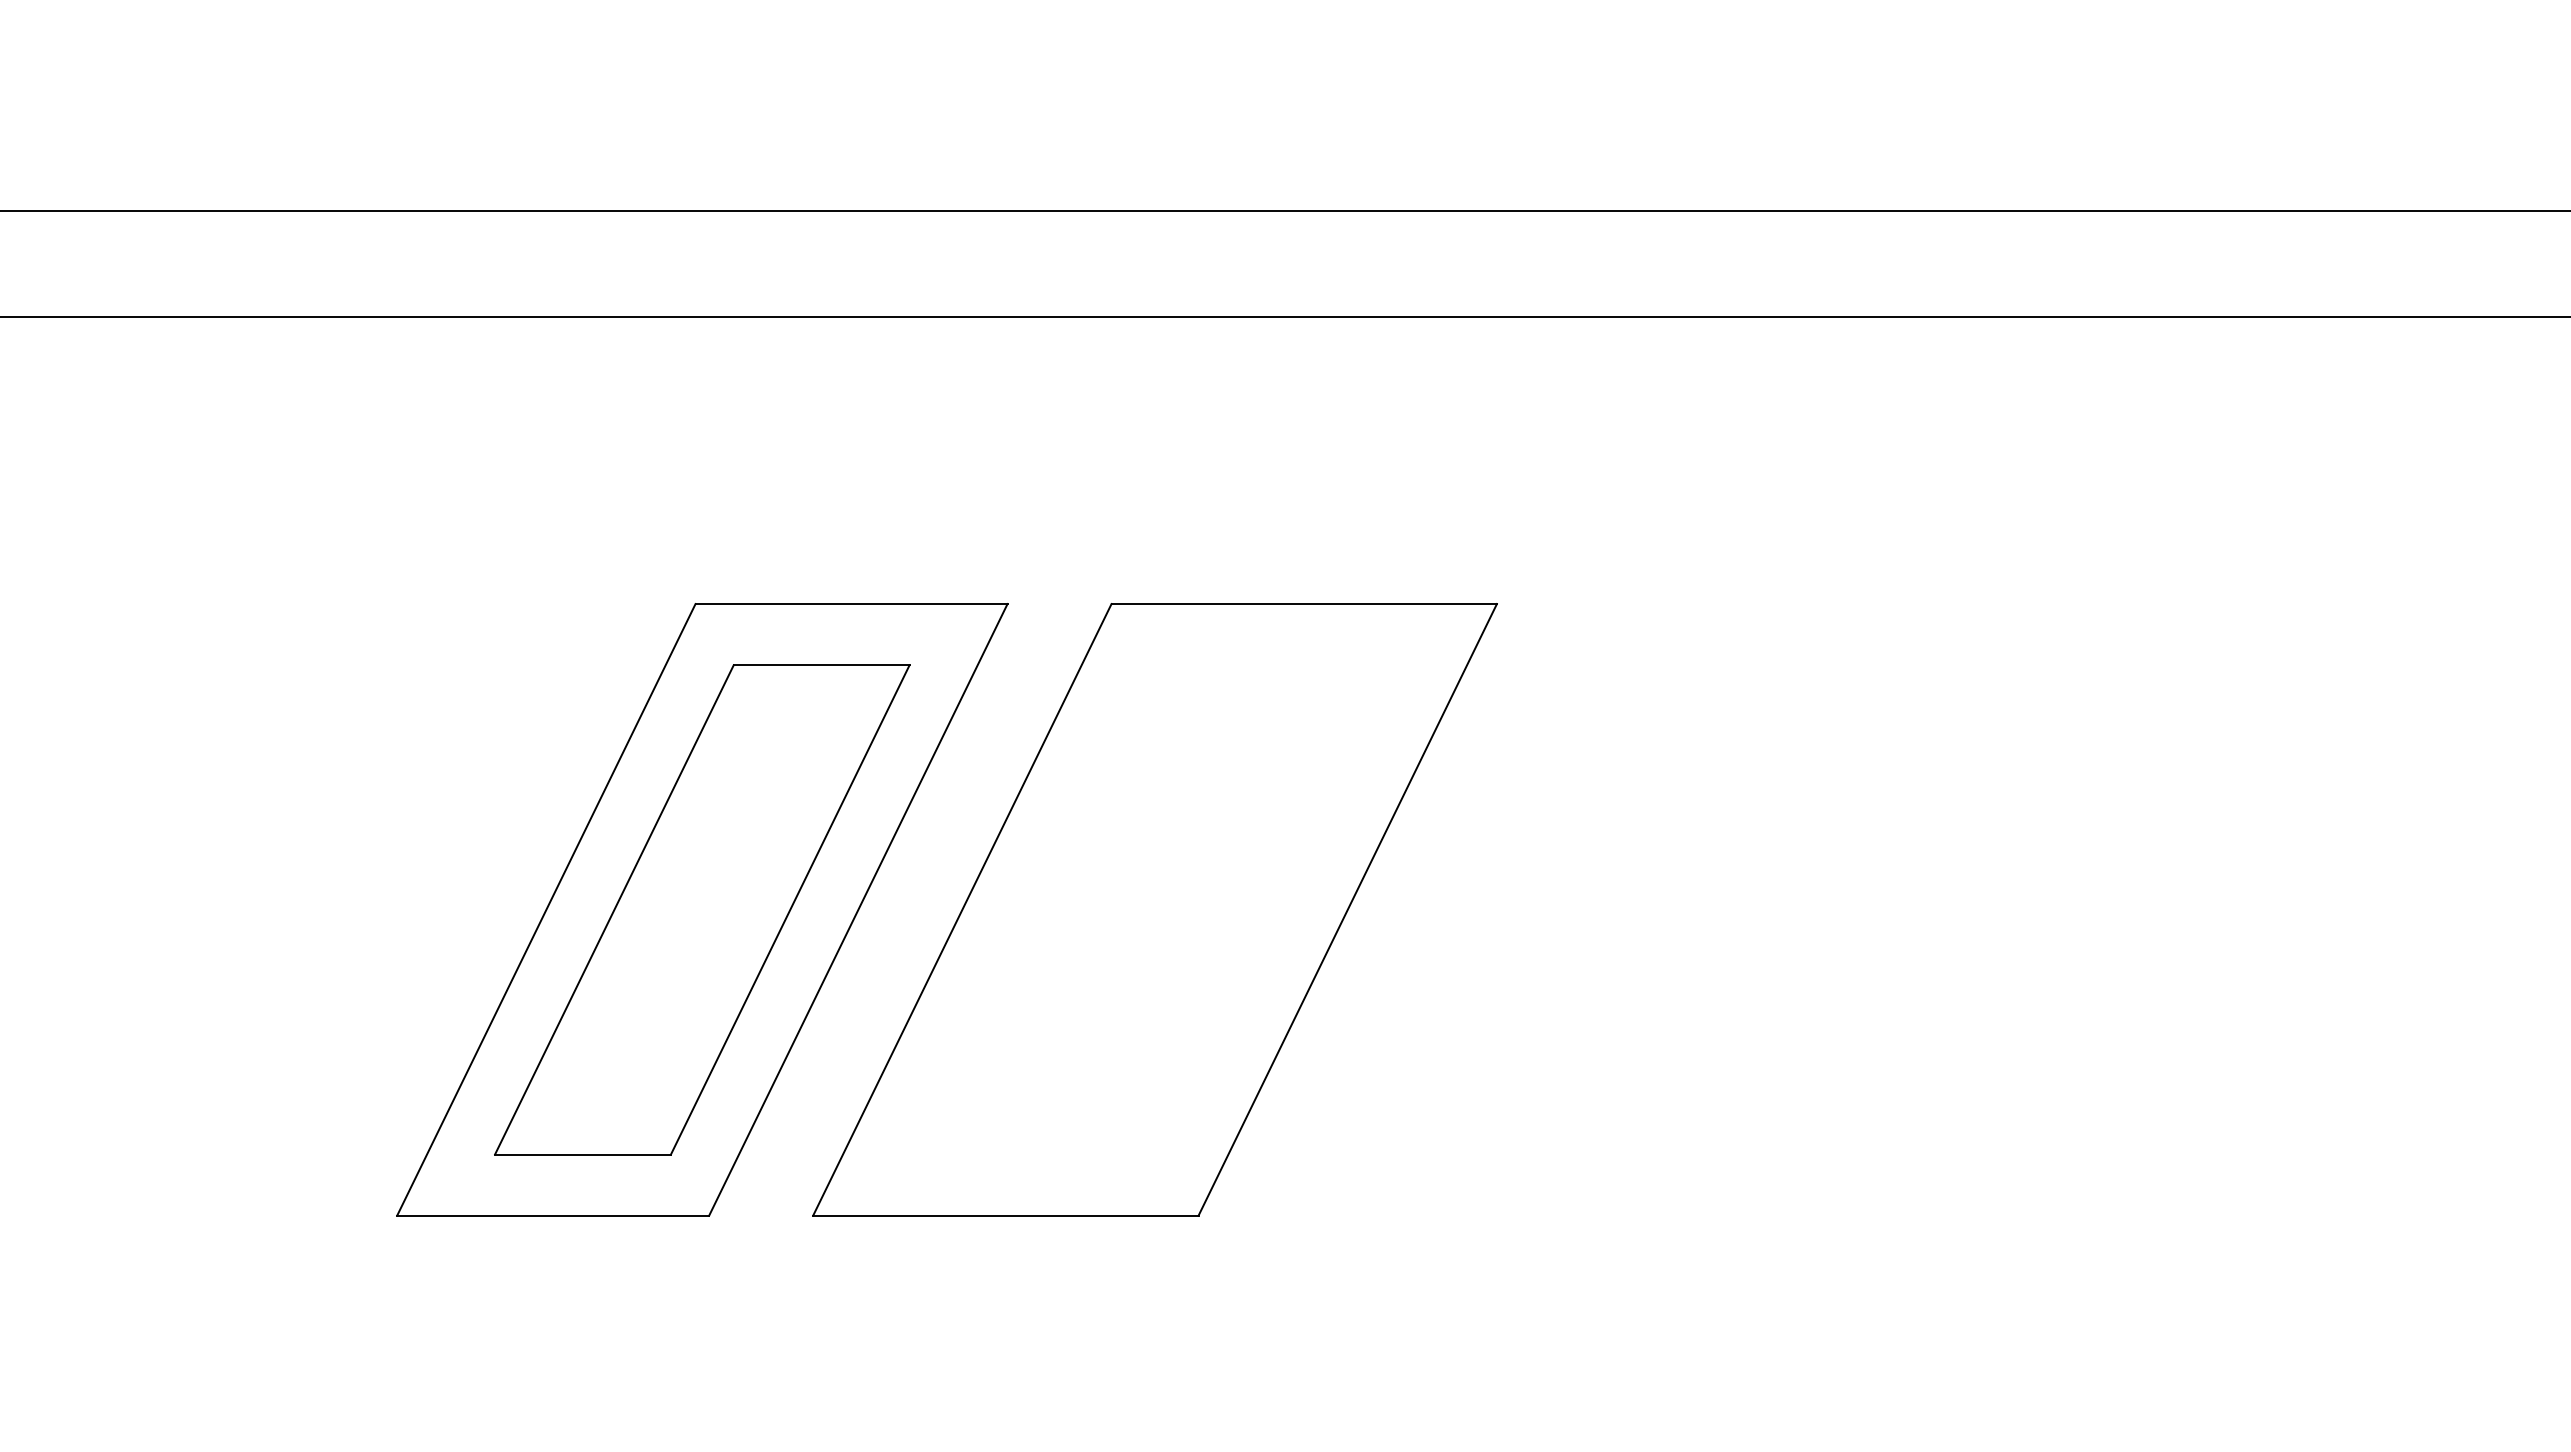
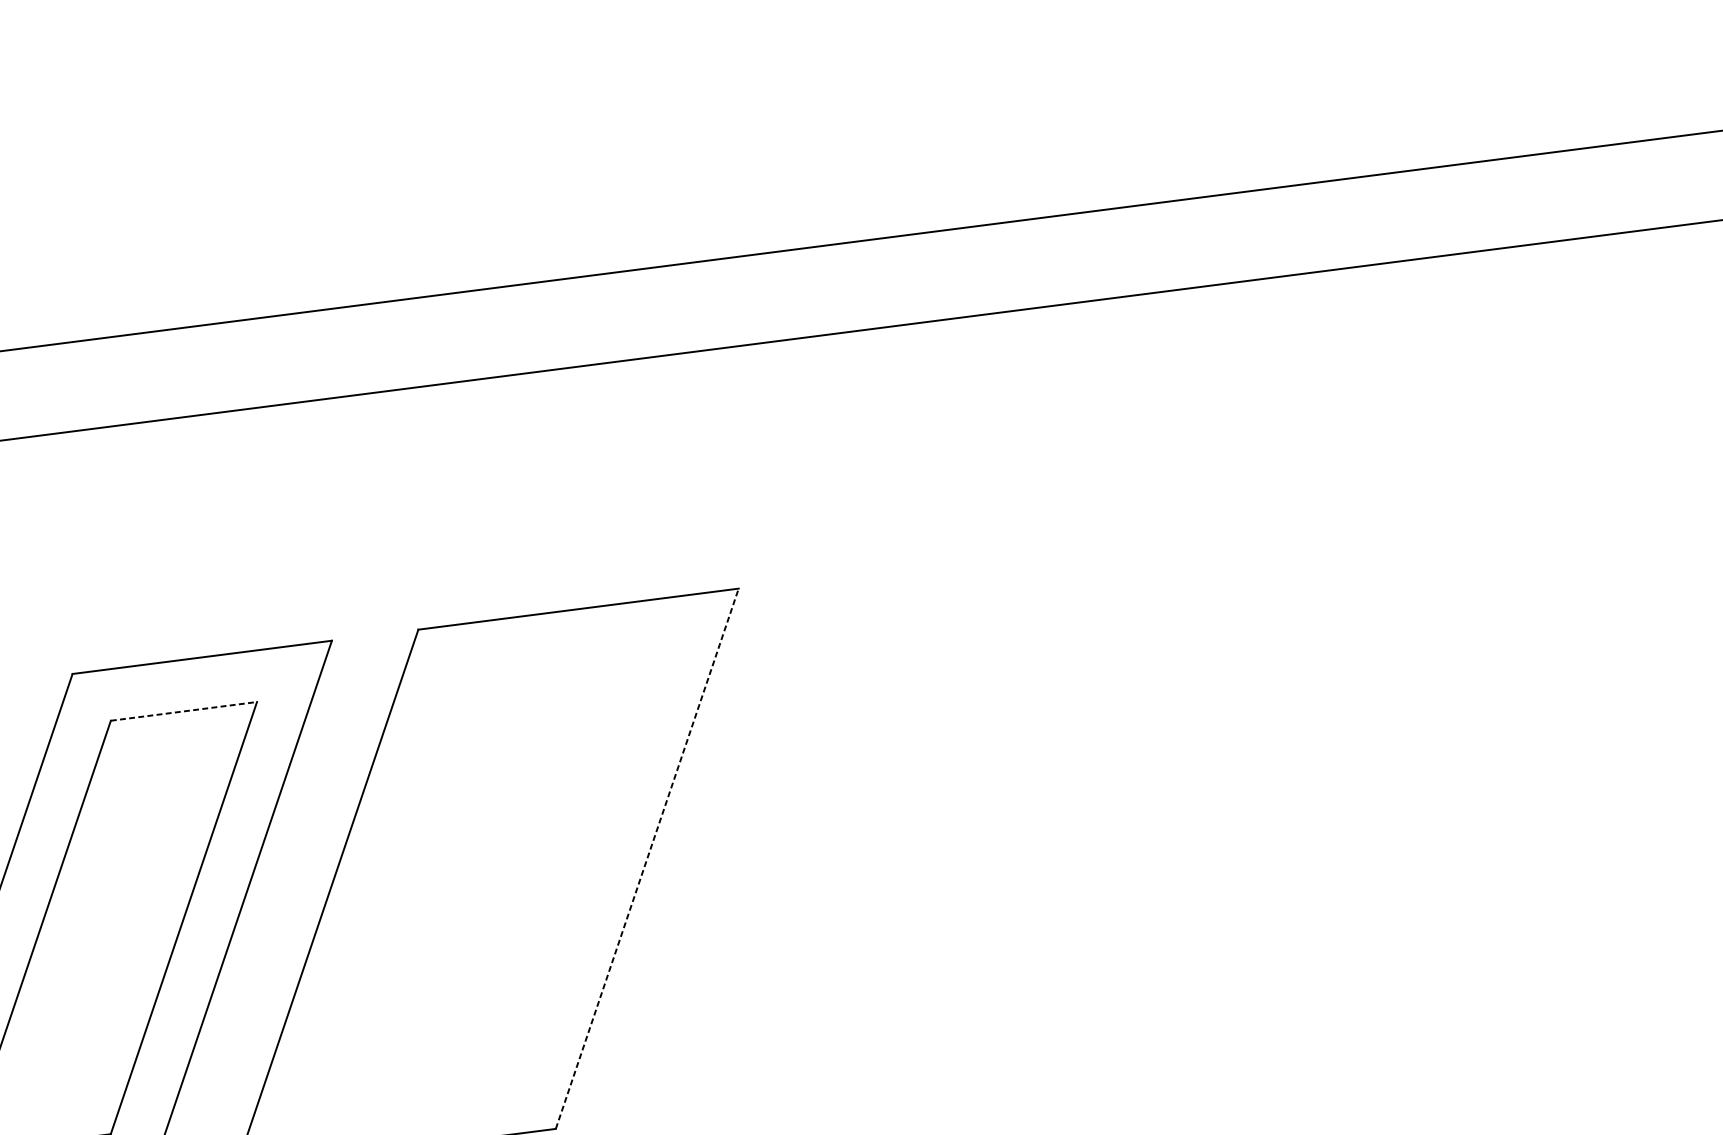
line: (821, 665) -> (183, 711), solid -> dashed
line: (1347, 909) -> (647, 858), solid -> dashed

